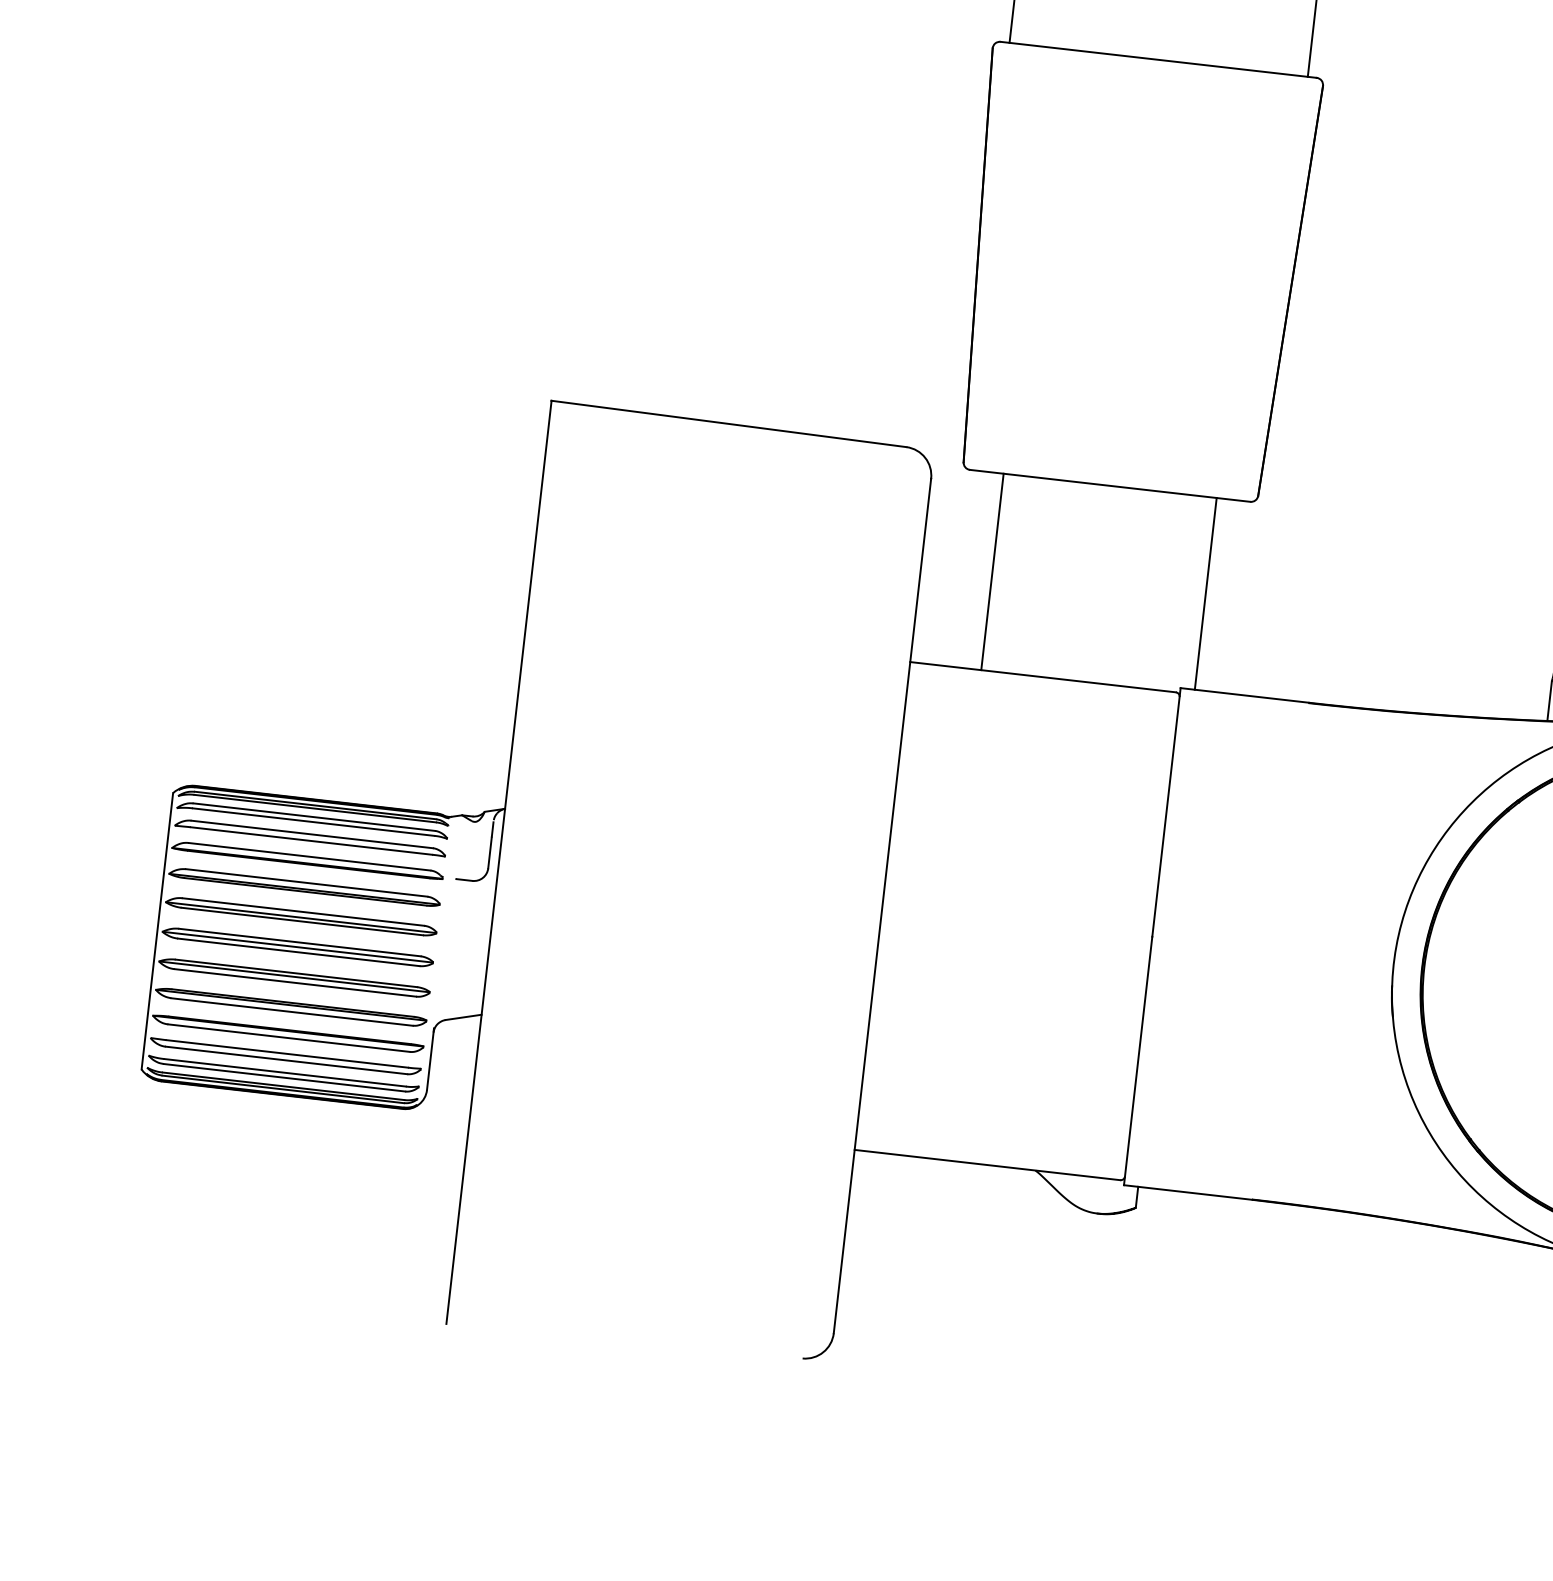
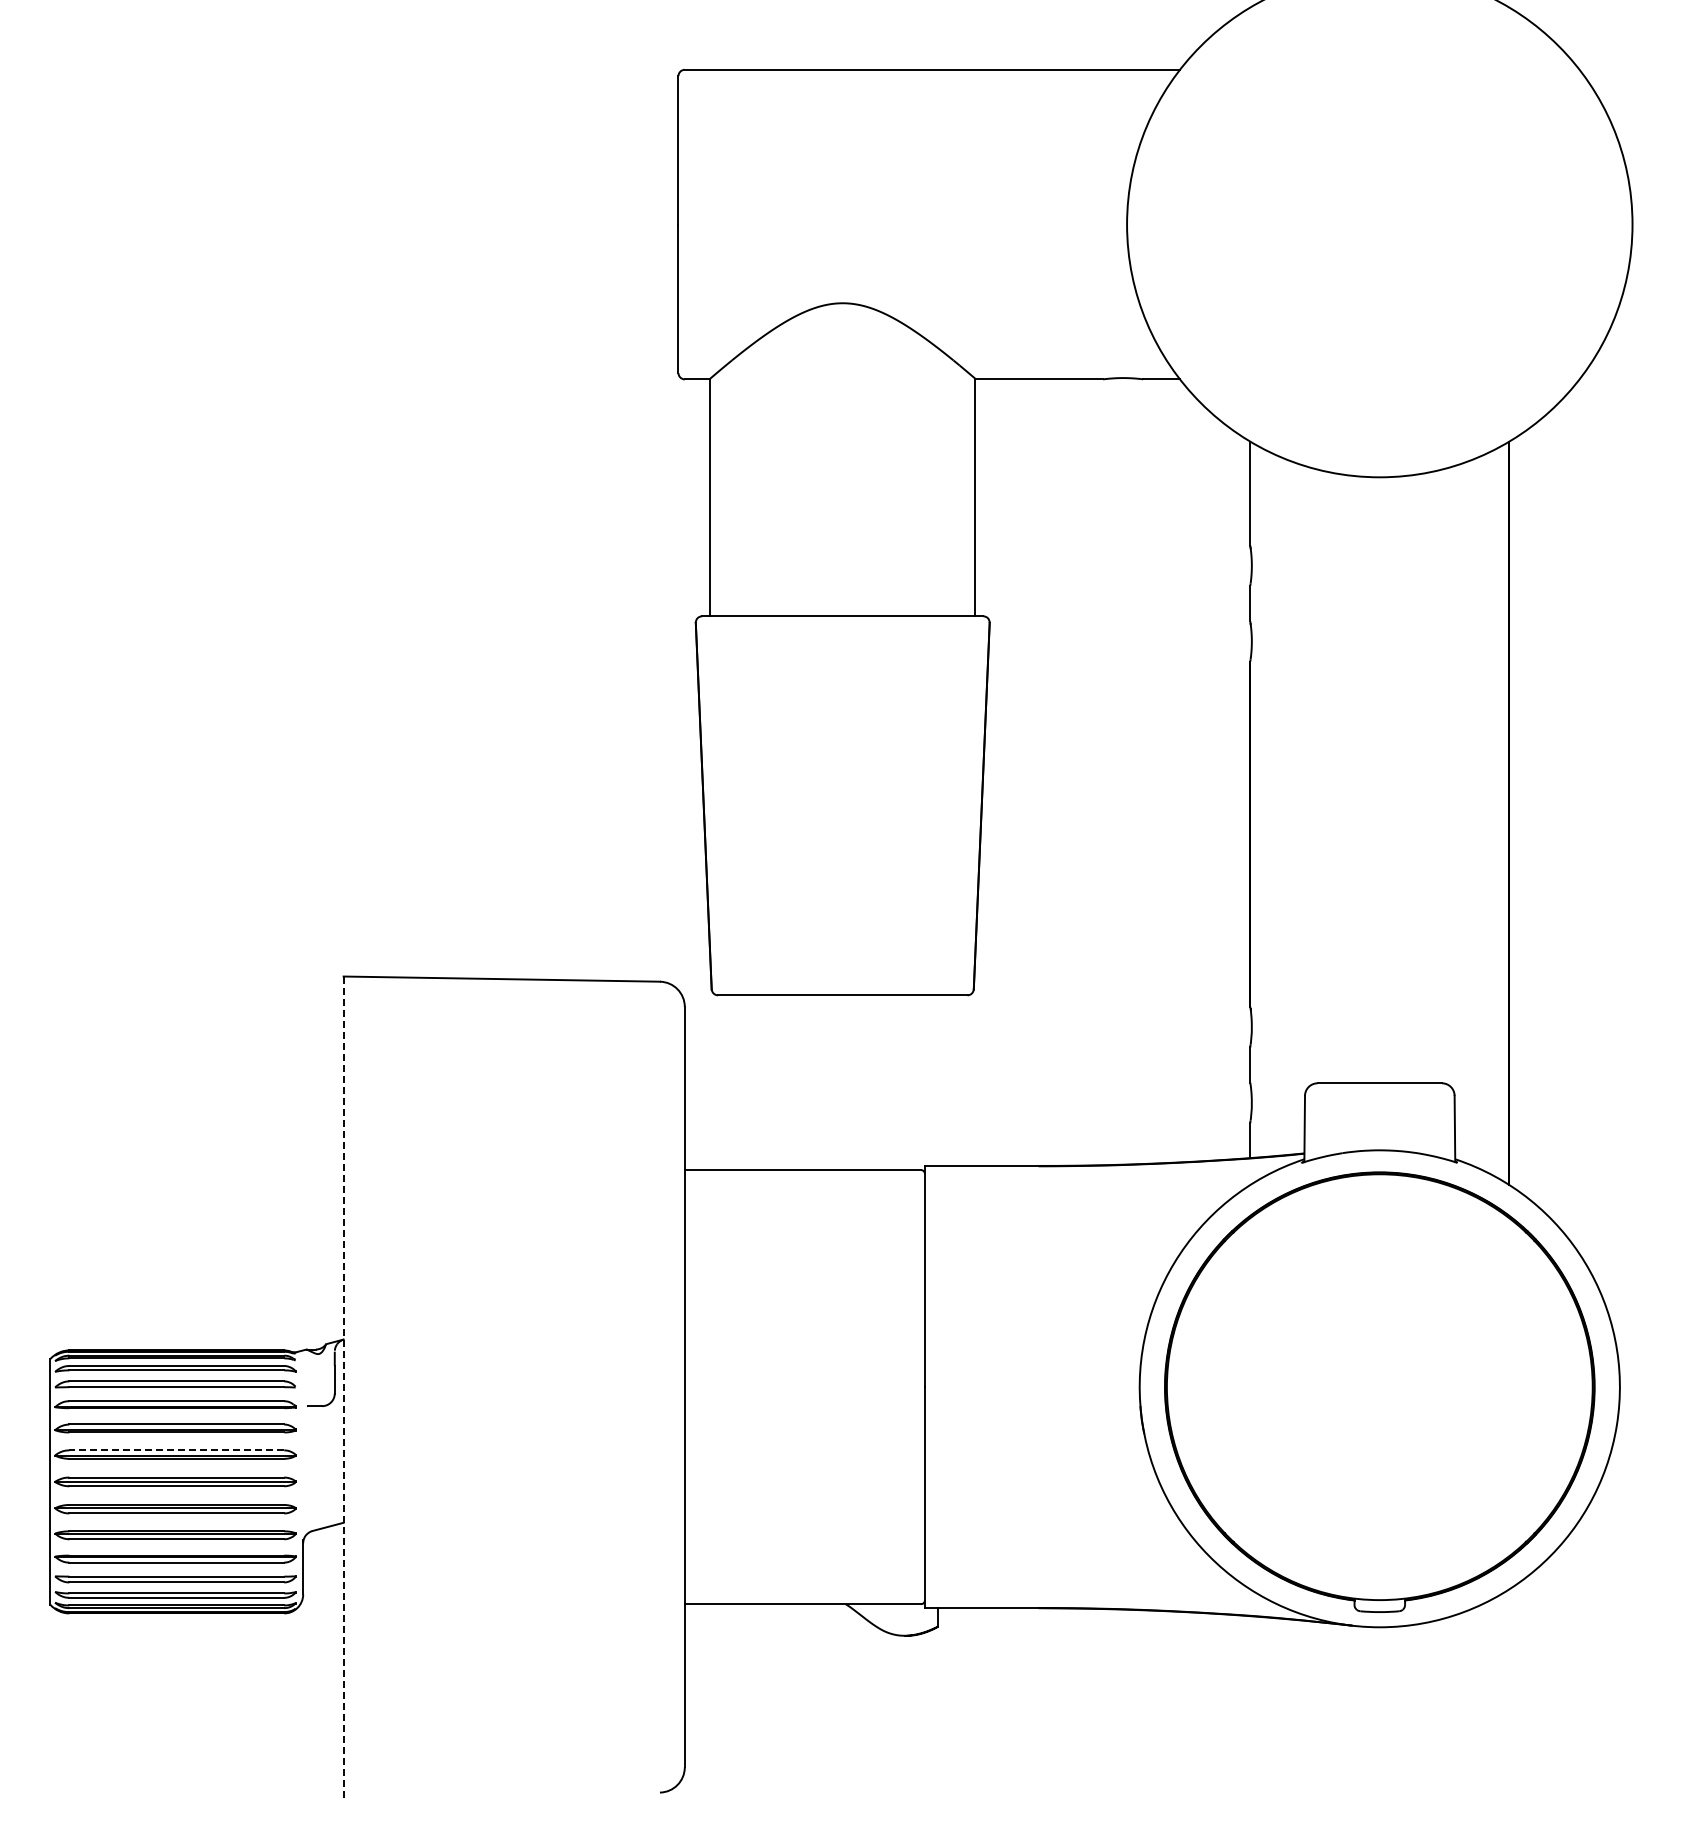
line: (993, 571) -> (748, 1082), removed
line: (1205, 593) -> (937, 1080), removed
line: (498, 862) -> (343, 1387), solid -> dashed
line: (303, 912) -> (176, 1450), solid -> dashed

